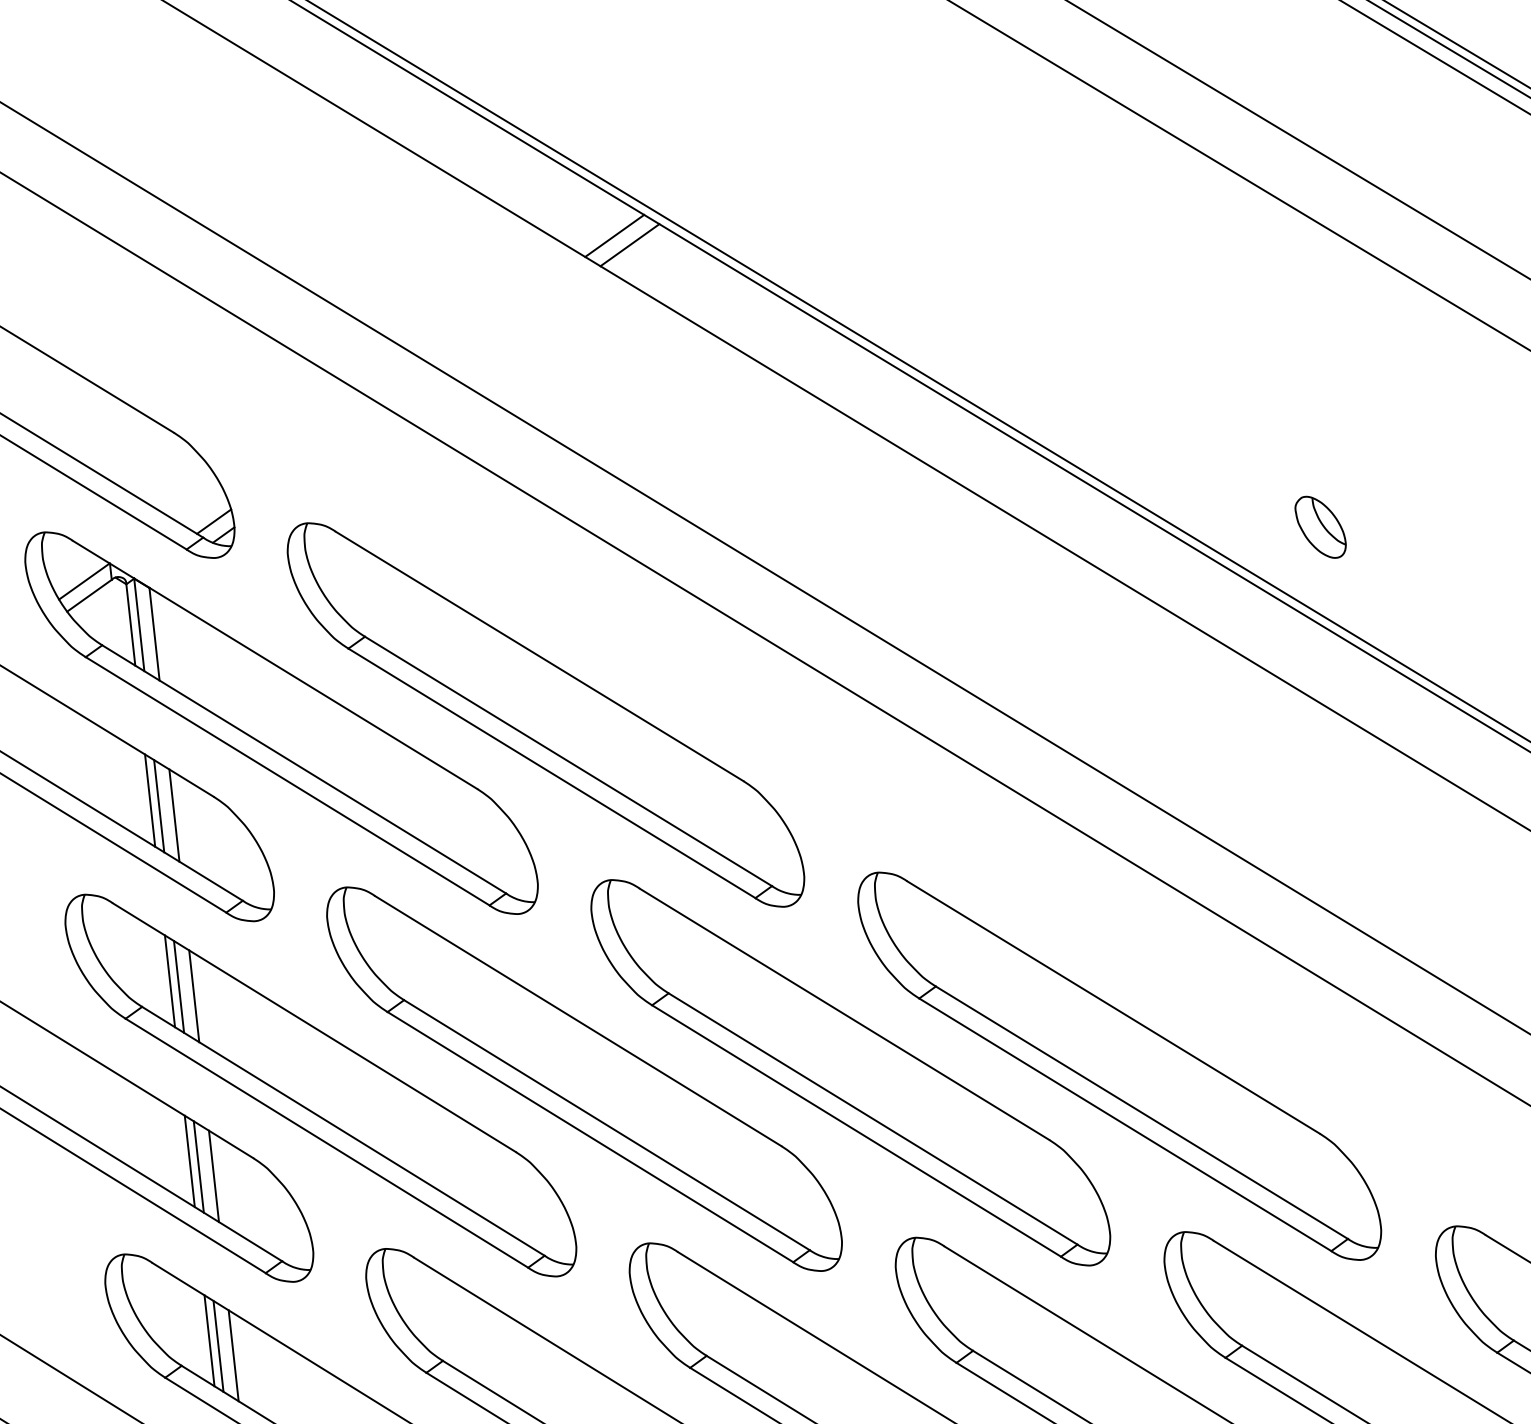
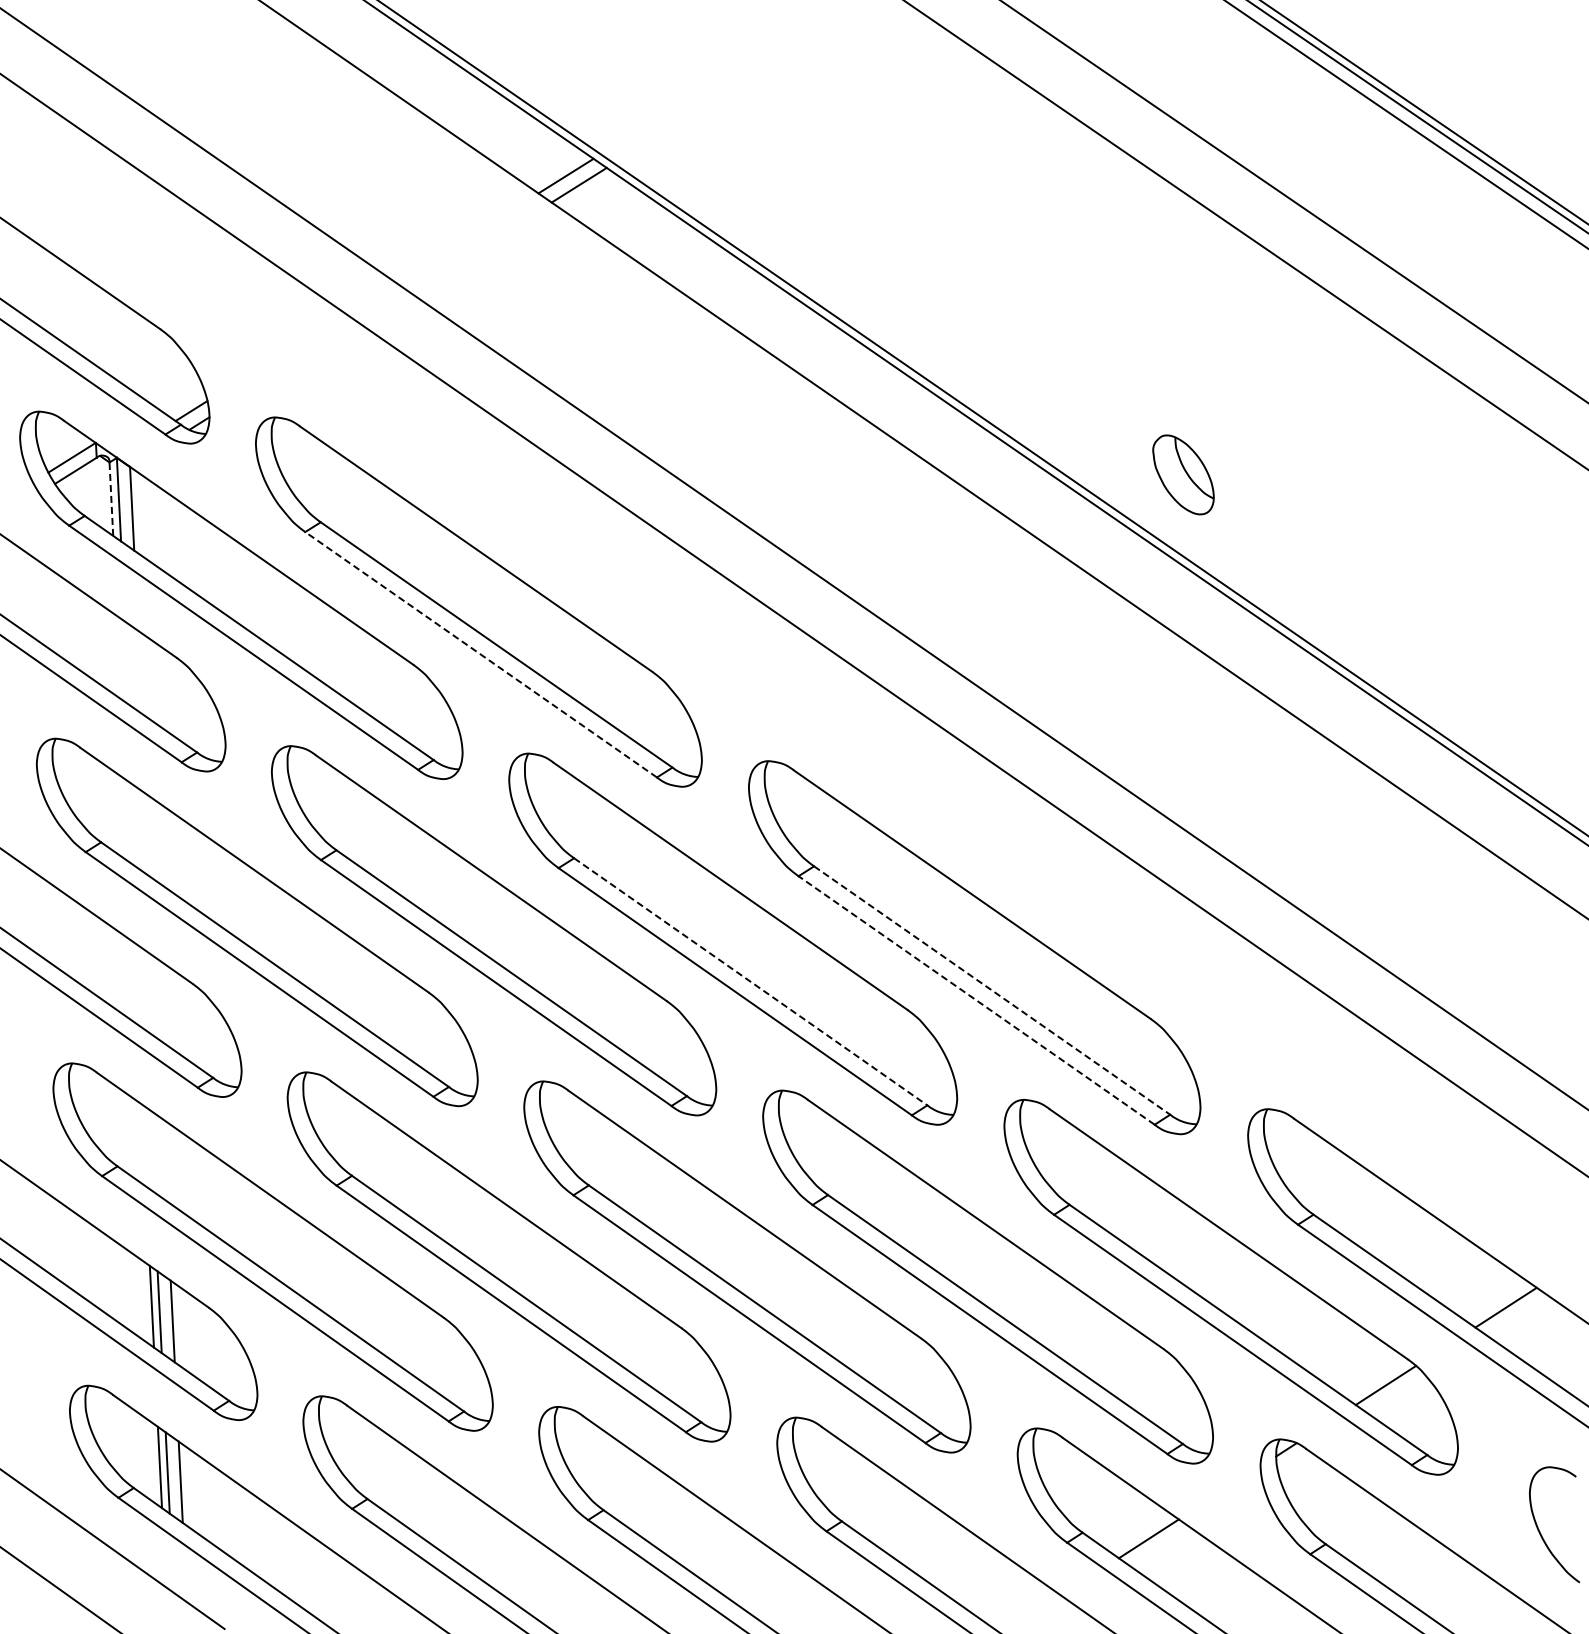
part: (1320, 527) -> (1183, 475), size x1.4
line: (130, 625) -> (111, 499), solid -> dashed
line: (551, 773) -> (480, 654), solid -> dashed
line: (150, 800) -> (119, 657), removed
line: (159, 805) -> (127, 662), removed
line: (174, 815) -> (140, 672), removed
line: (169, 980) -> (127, 820), removed
line: (179, 985) -> (135, 825), removed
line: (194, 996) -> (148, 835), removed
line: (1142, 1112) -> (992, 990), solid -> dashed
line: (872, 1118) -> (750, 981), solid -> dashed
line: (1125, 1124) -> (976, 1000), solid -> dashed
line: (189, 1161) -> (135, 983), removed
line: (198, 1166) -> (143, 988), removed
line: (213, 1175) -> (156, 997), removed
line: (209, 1340) -> (143, 1145), removed
line: (218, 1345) -> (151, 1150), removed
line: (233, 1356) -> (164, 1160), removed

